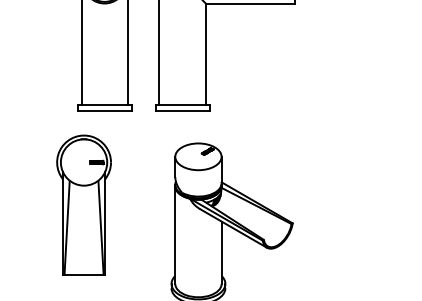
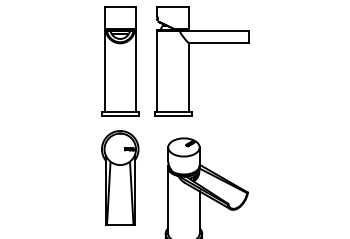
part: (84, 203) -> (120, 177), moved

